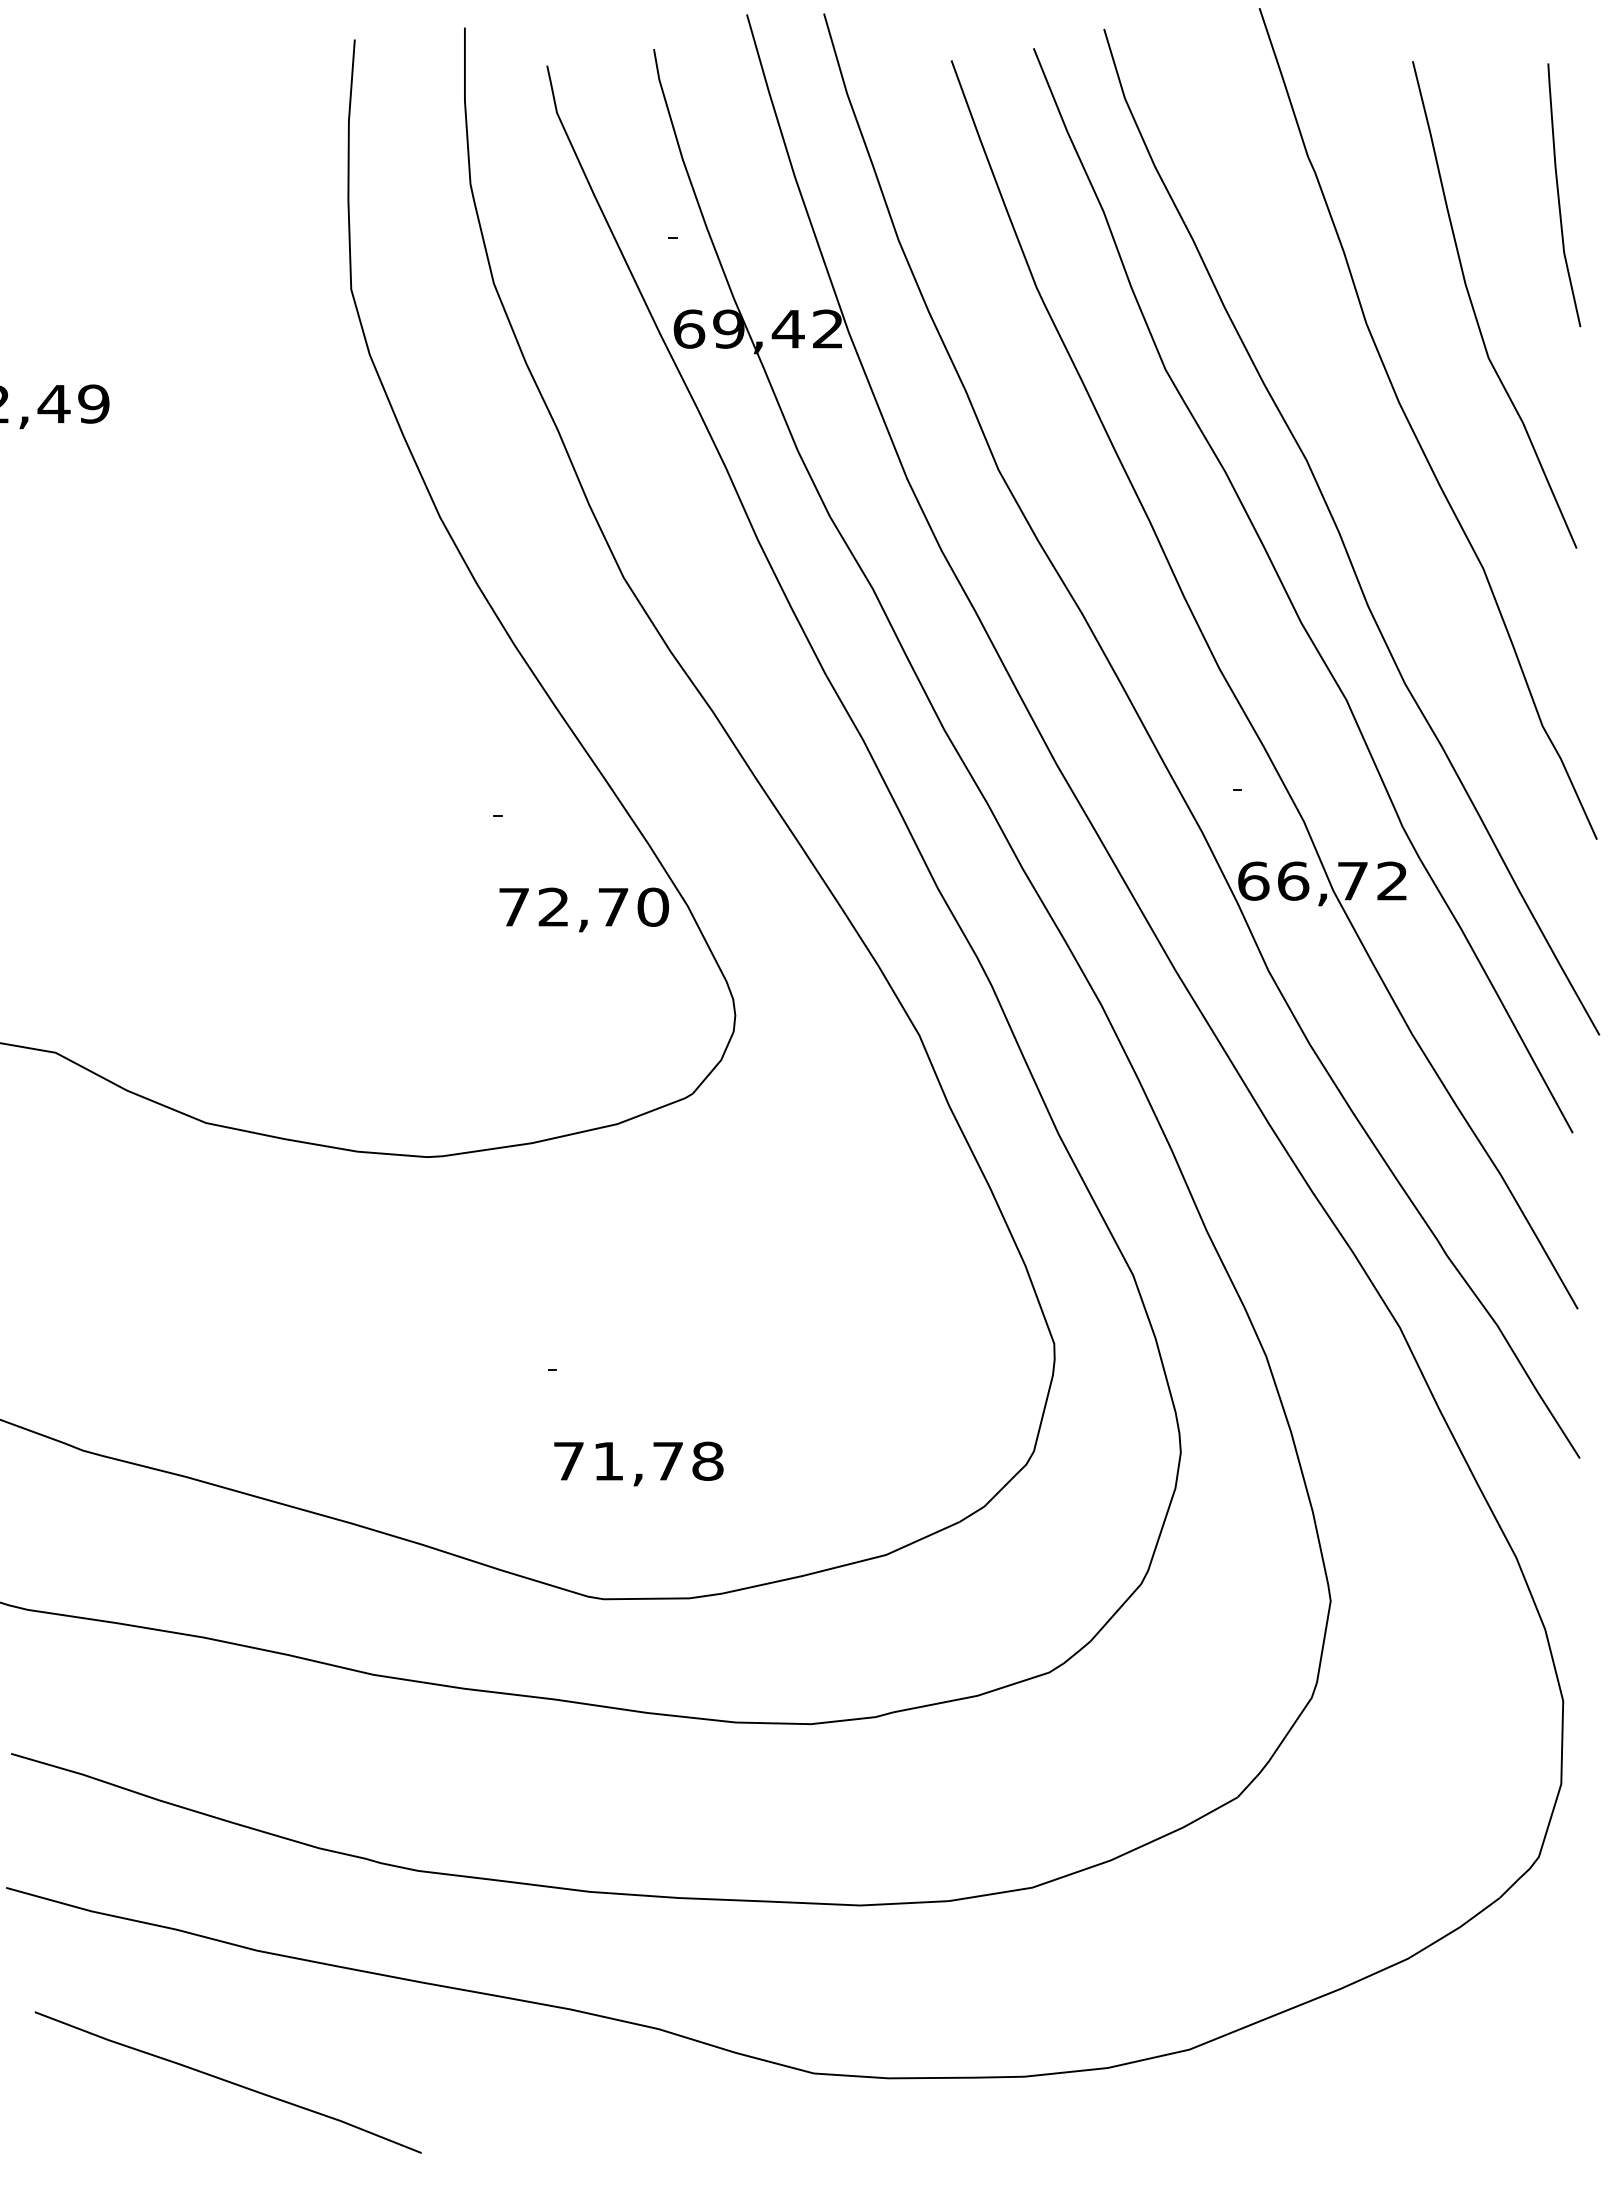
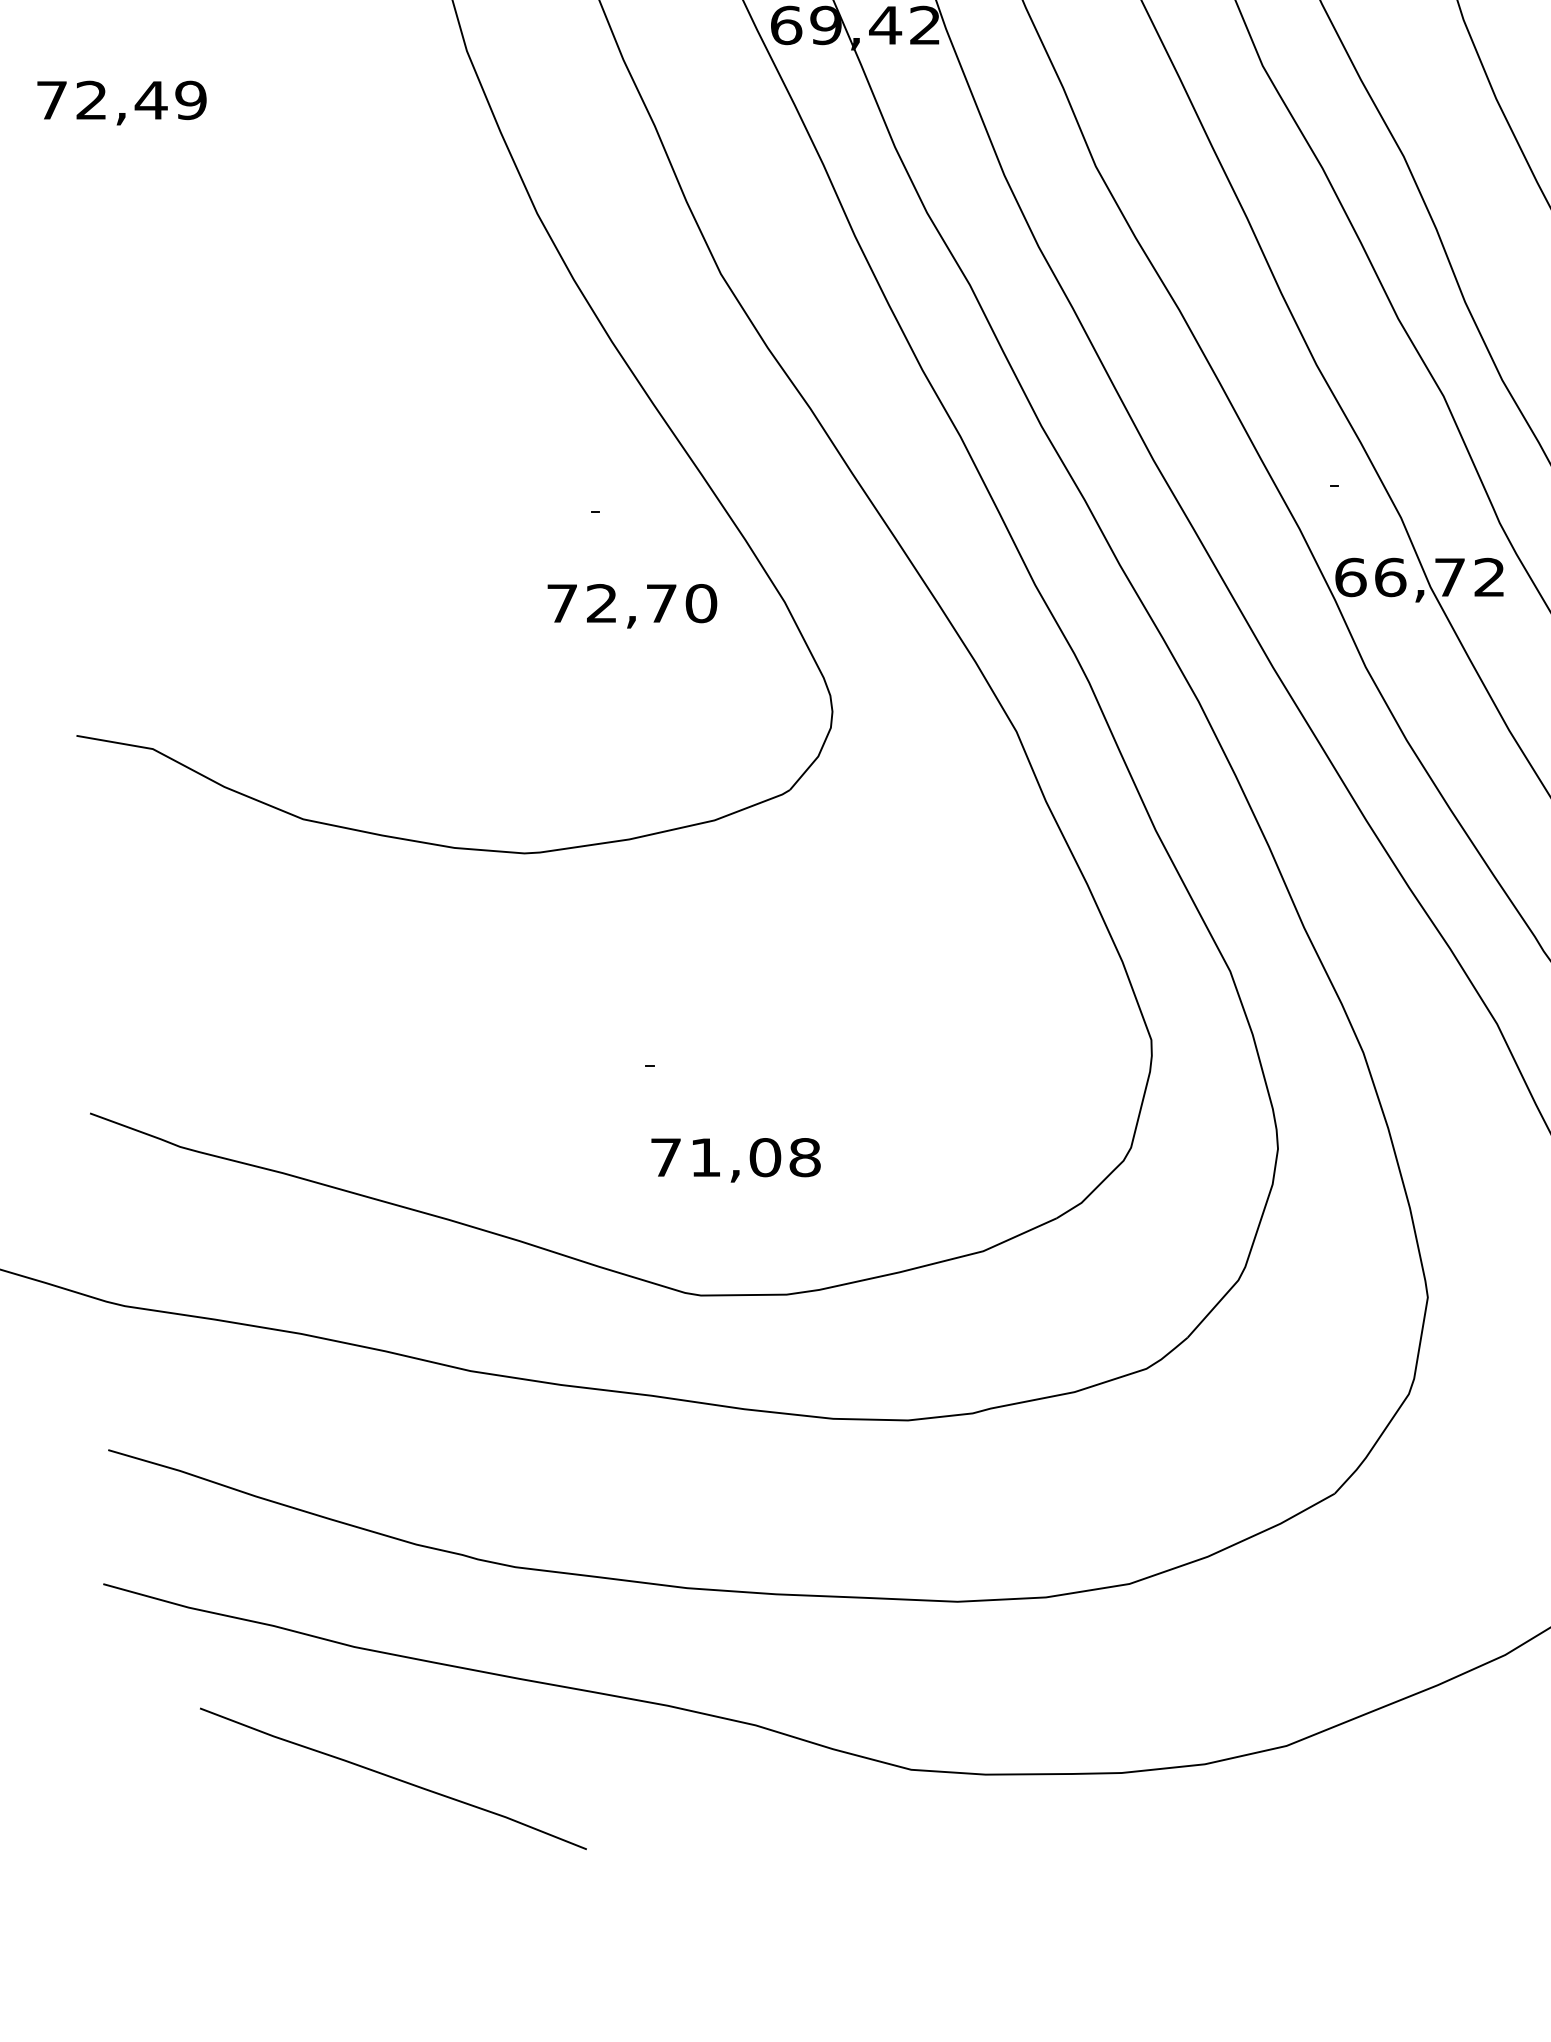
text: (583, 909) -> (631, 605), moved
text: (667, 1460) -> (764, 1156), 71,78 -> 71,08
curve: (227, 2082) -> (392, 1778), moved

